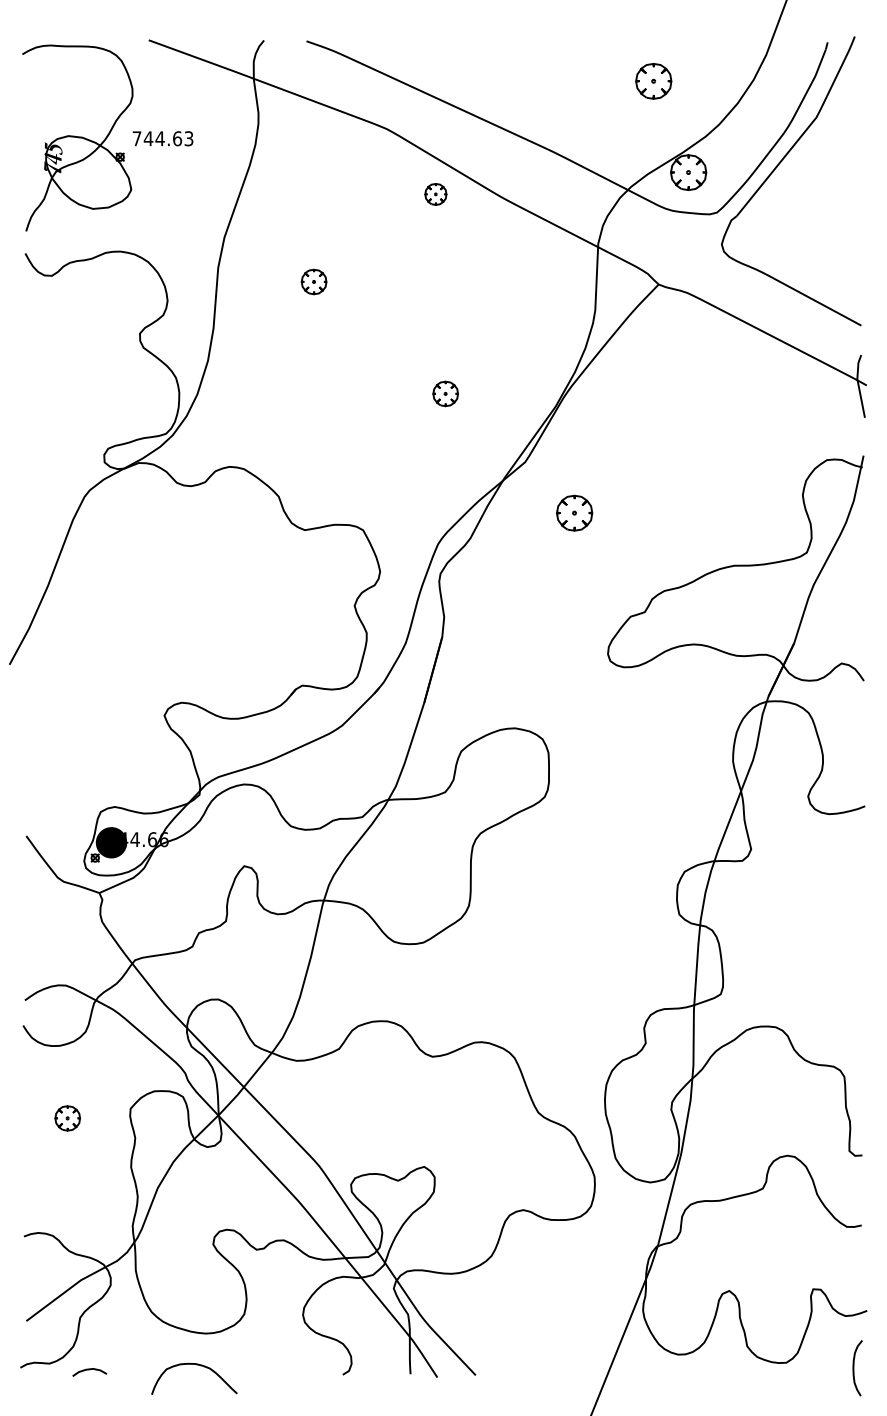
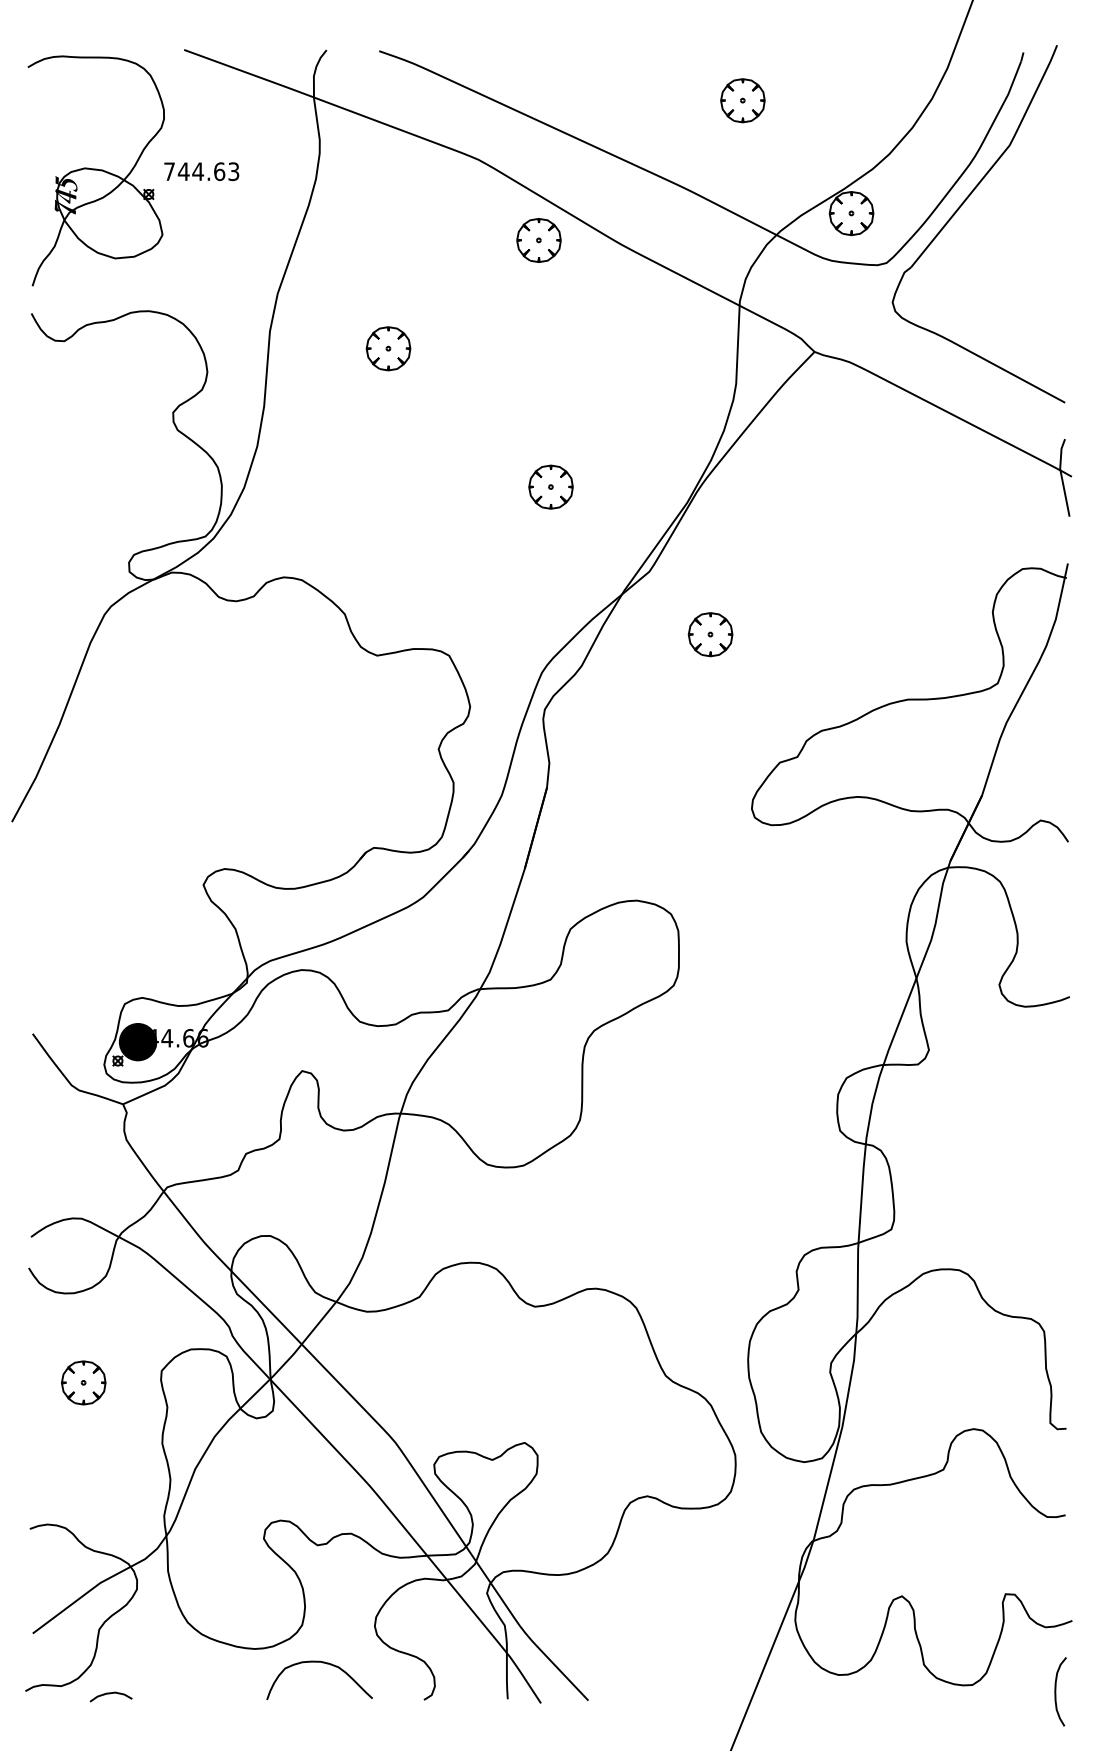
part: (653, 81) -> (742, 100), moved
part: (435, 194) -> (538, 240), size x1.67
part: (313, 281) -> (387, 348), size x1.43
part: (445, 393) -> (550, 486), size x1.43
part: (67, 1118) -> (83, 1383), size x1.43
curve: (196, 1365) -> (322, 1663), moved

